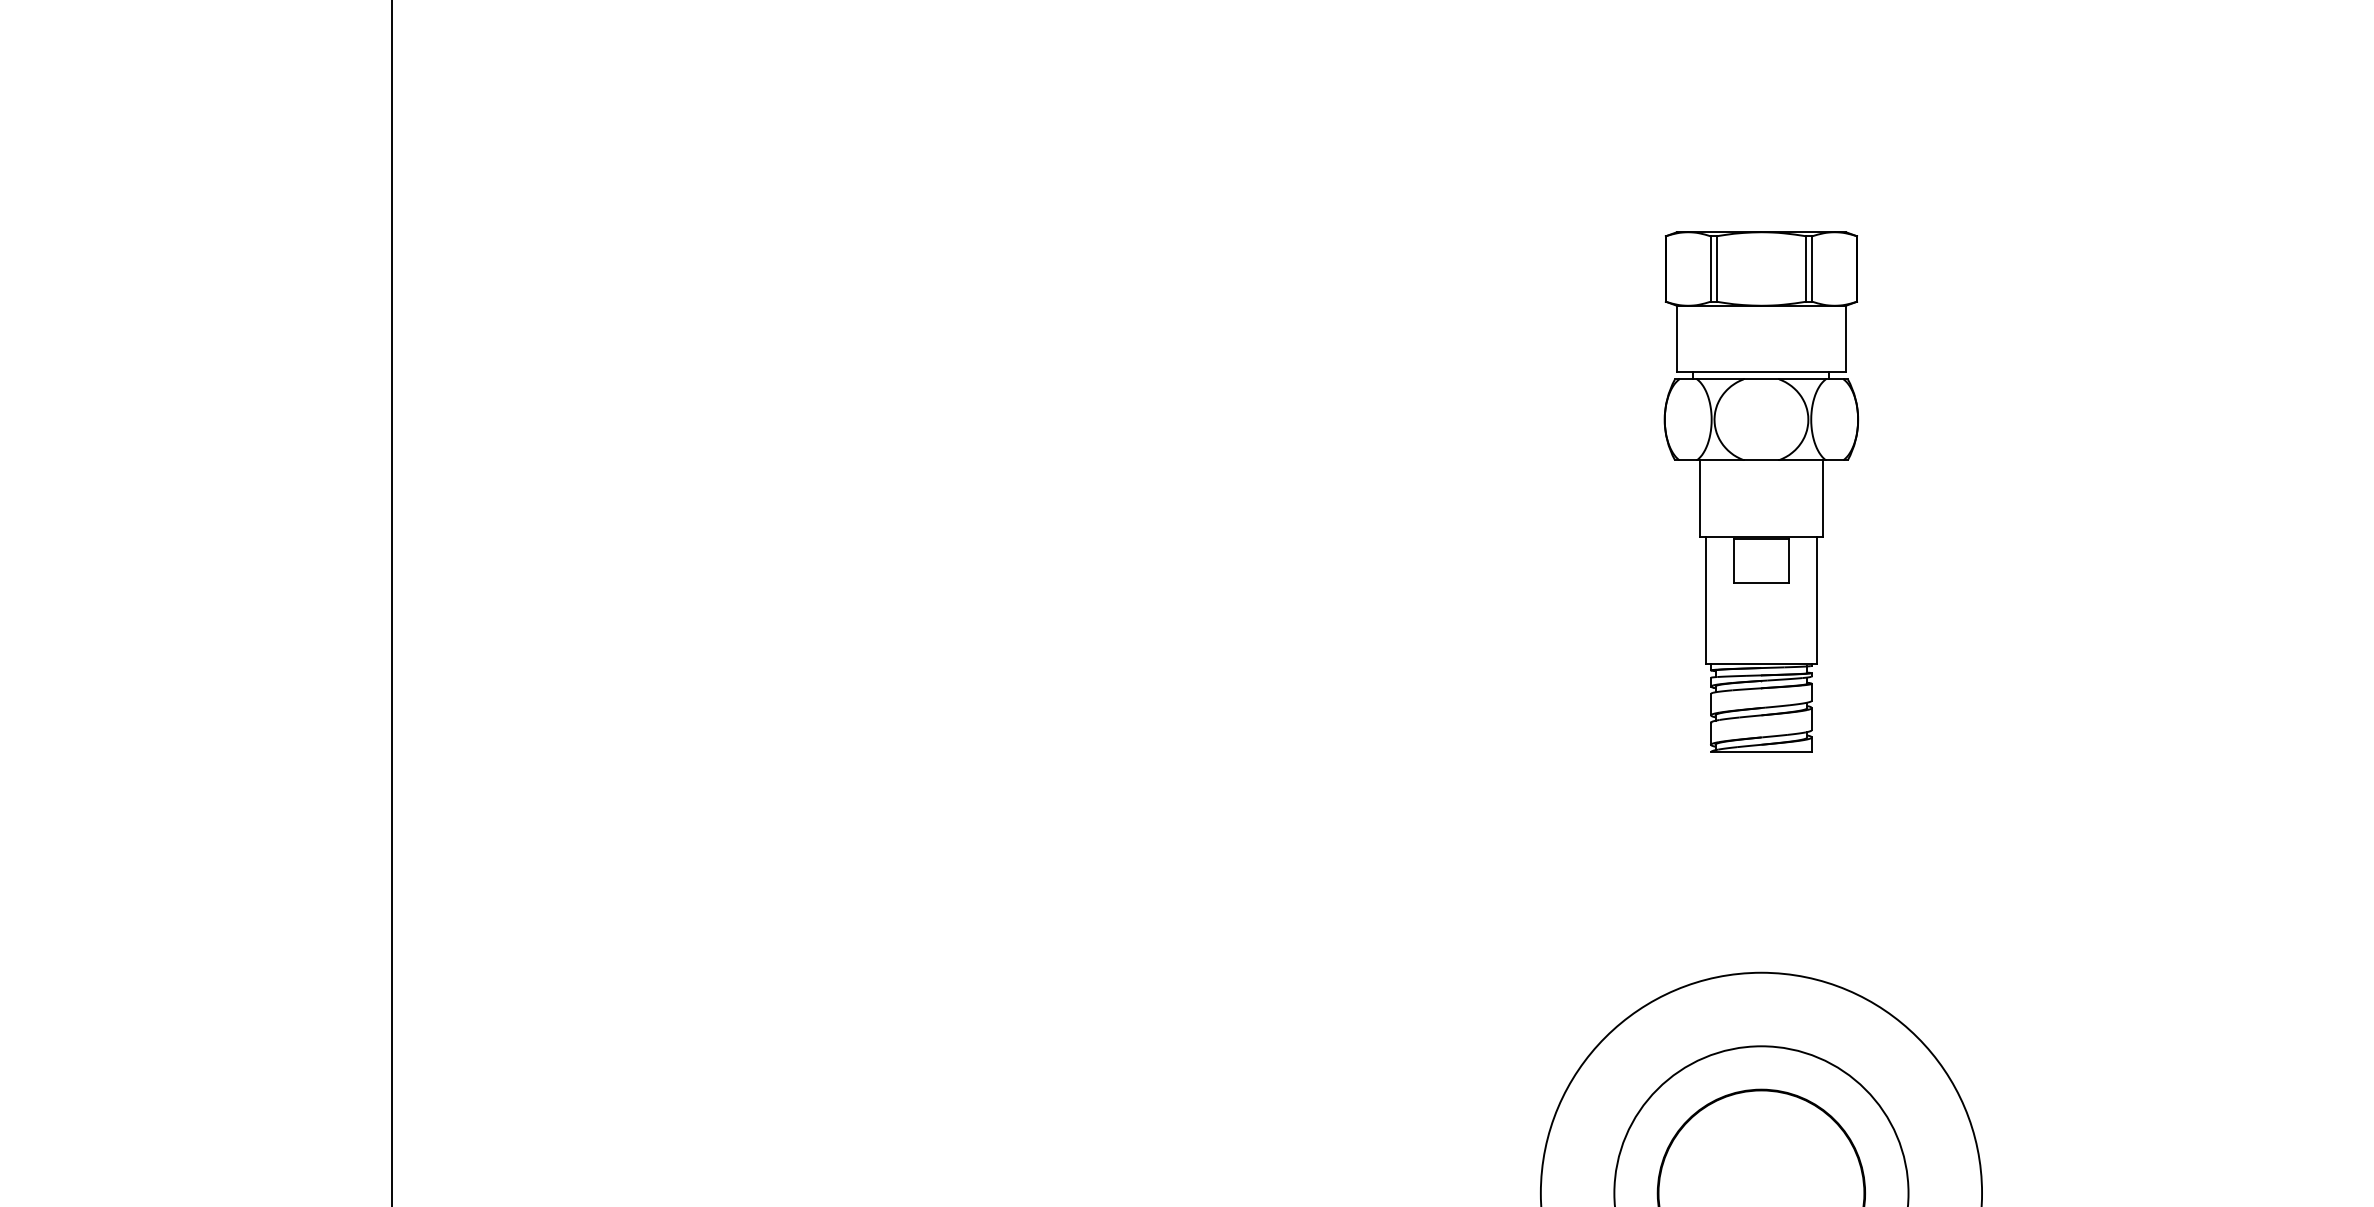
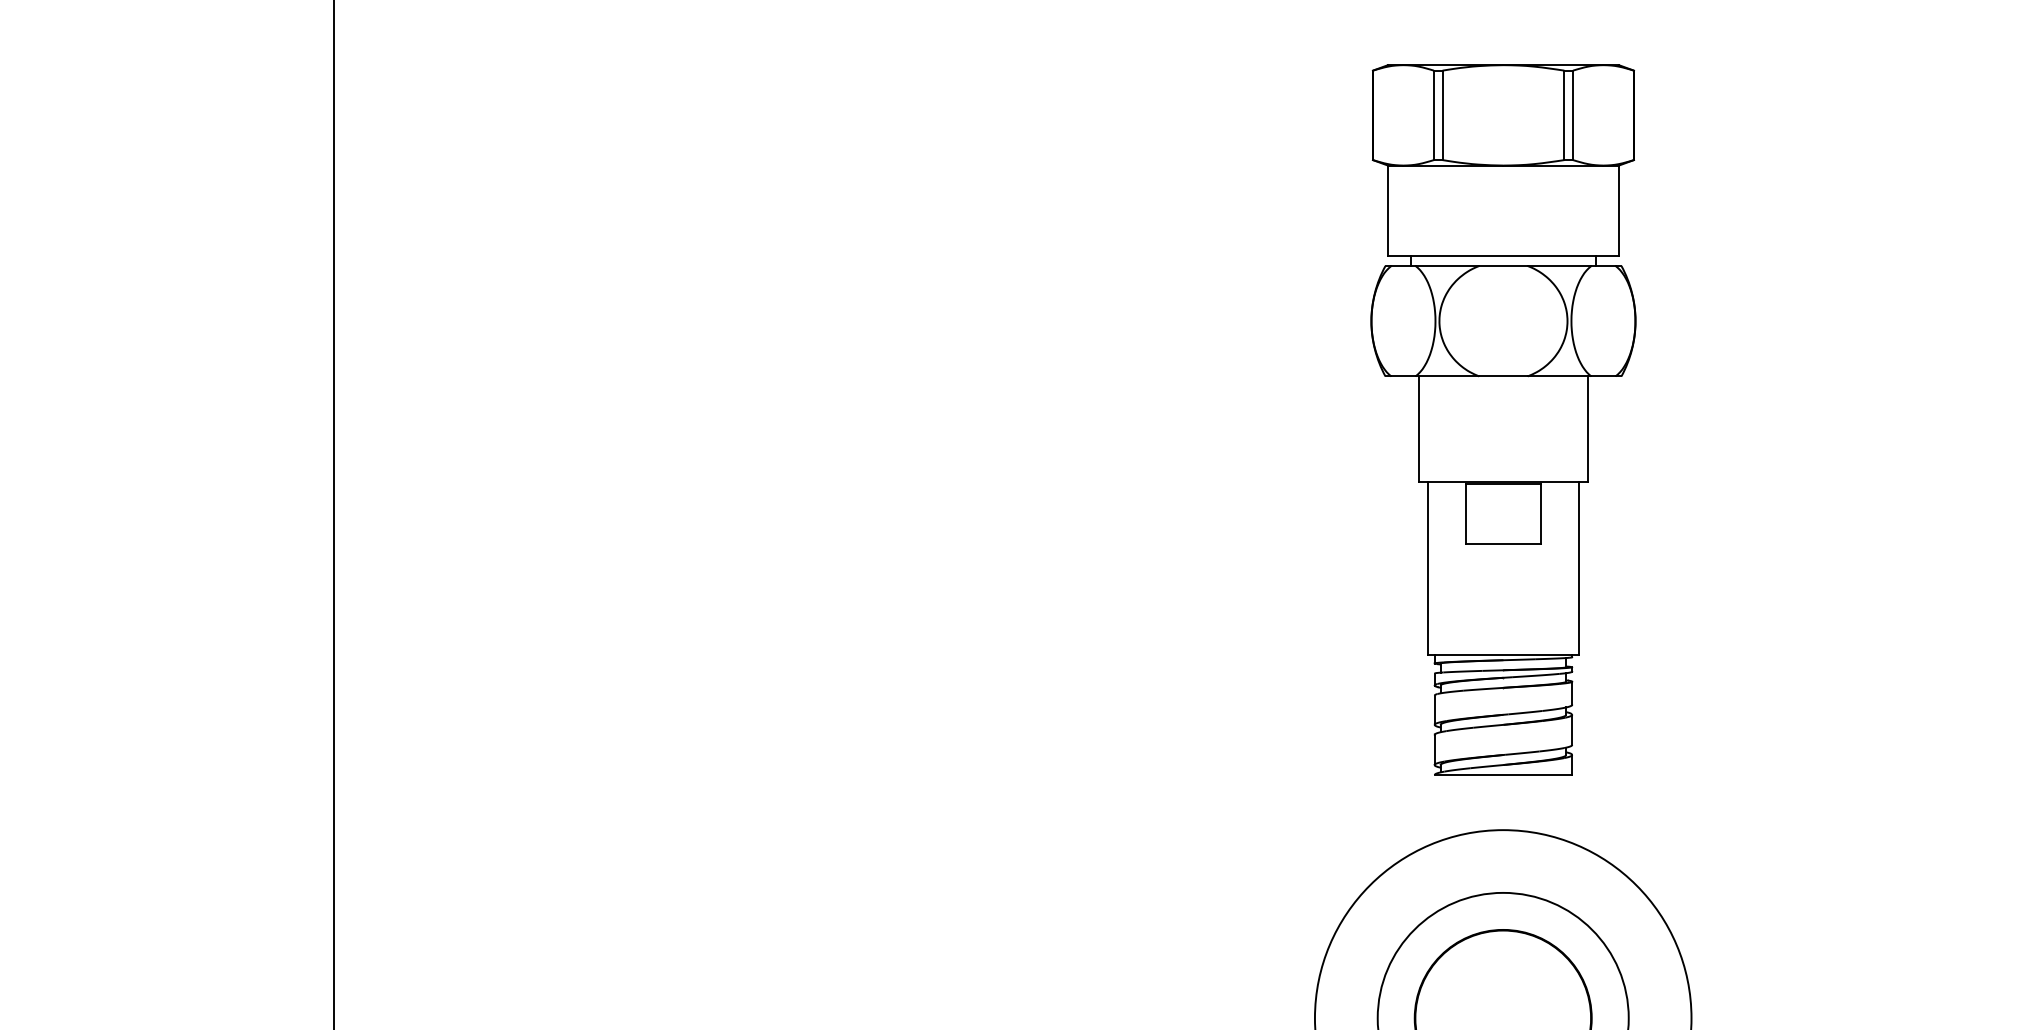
part: (1760, 491) -> (1502, 419), size x1.6

